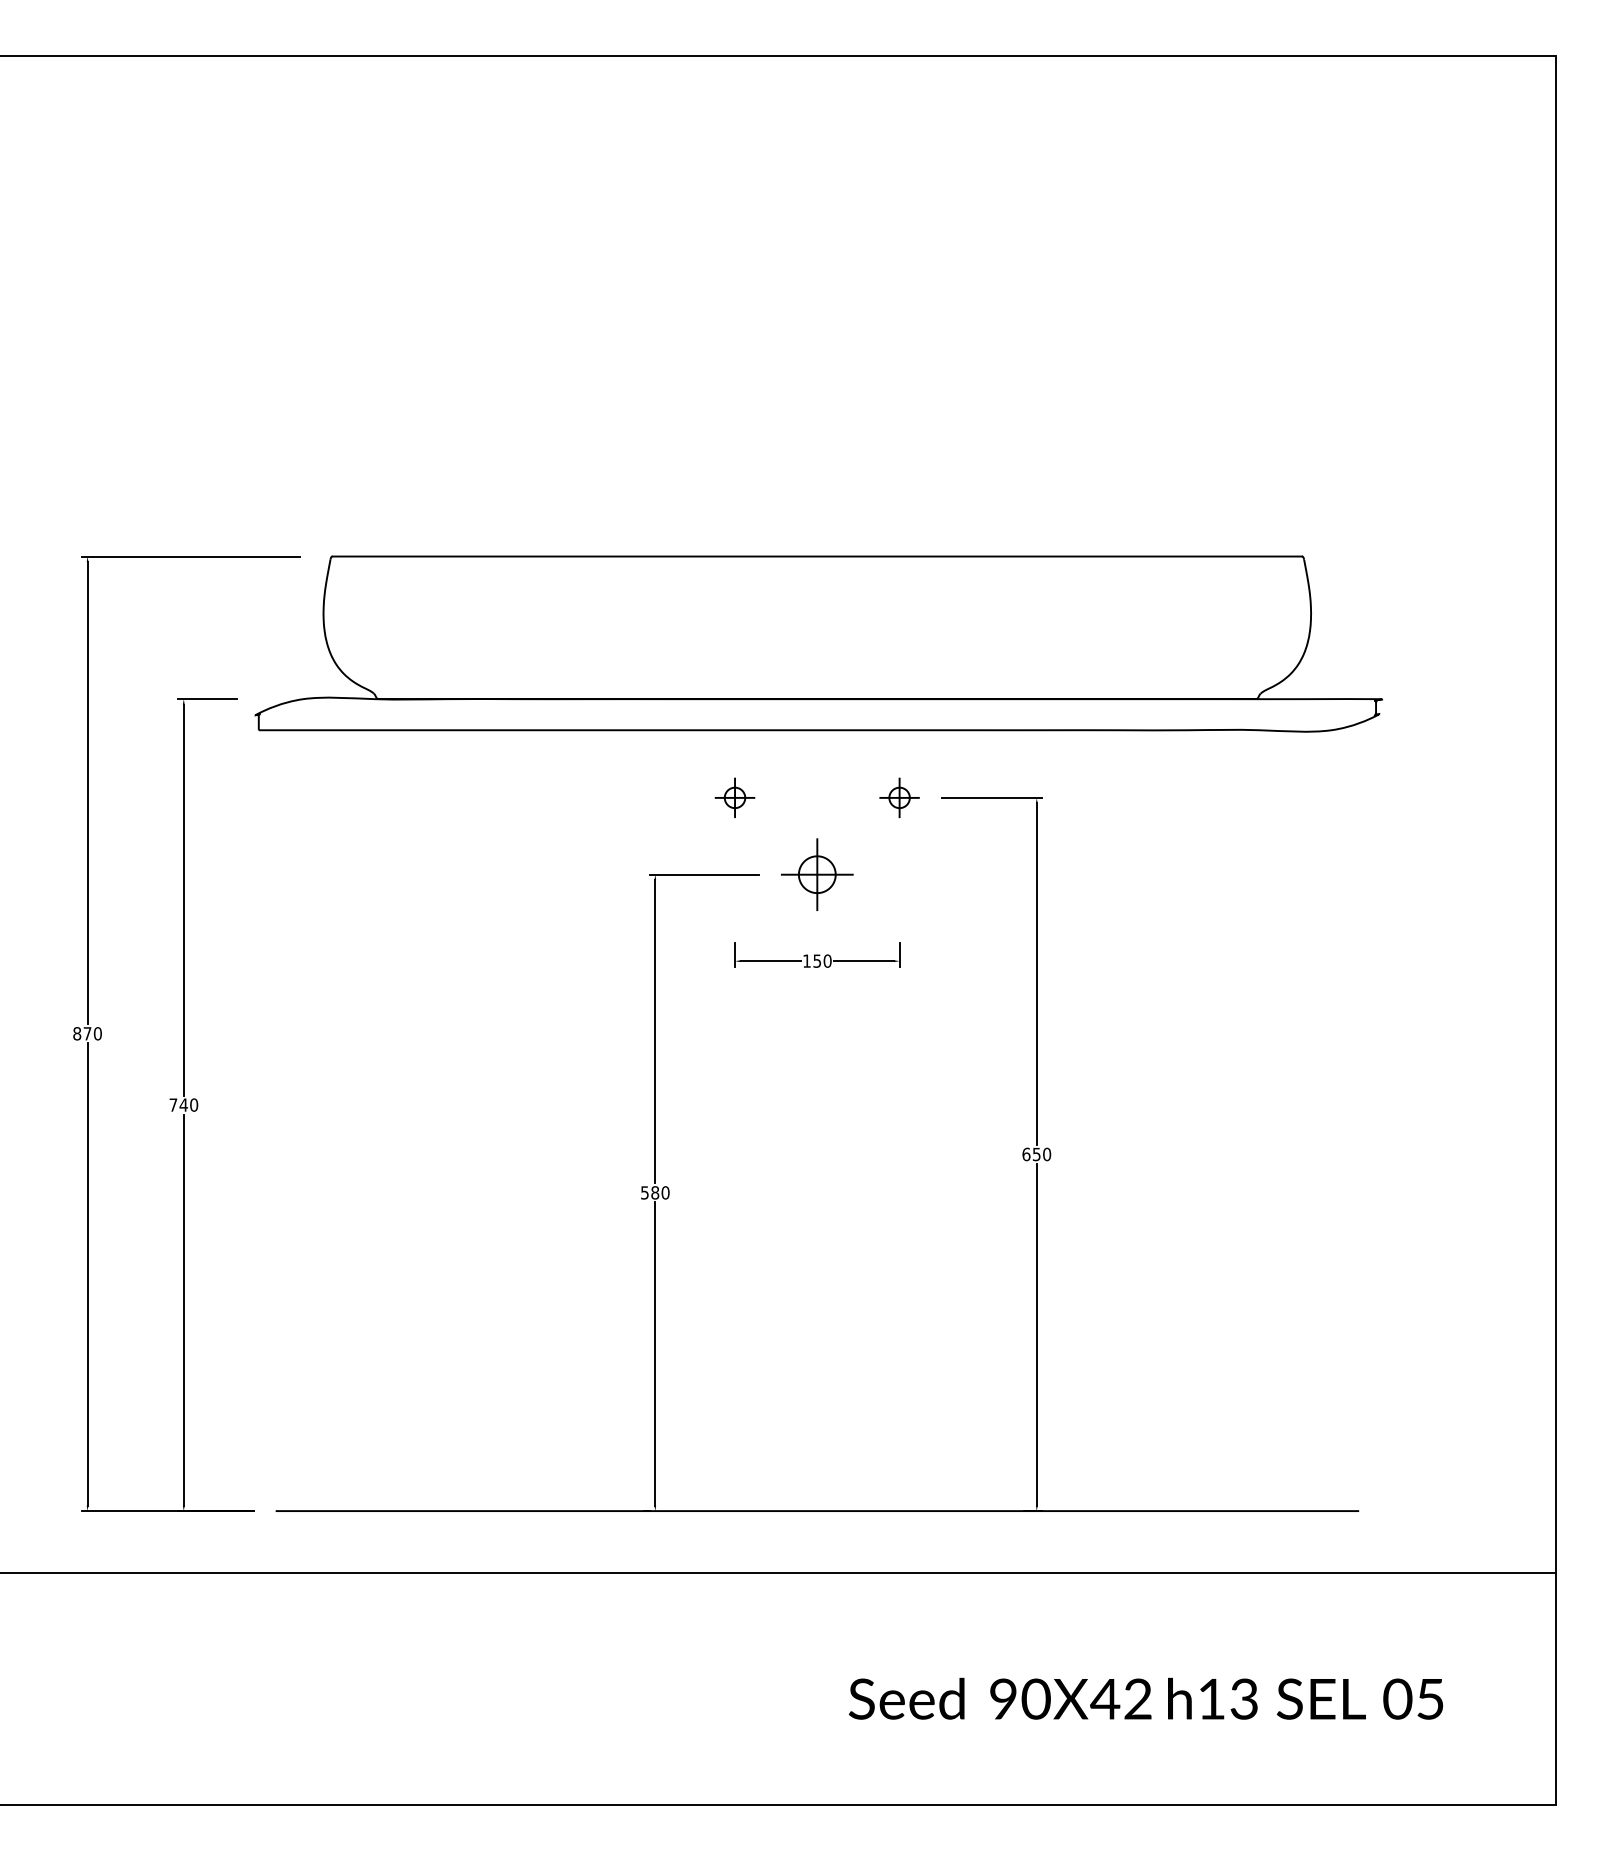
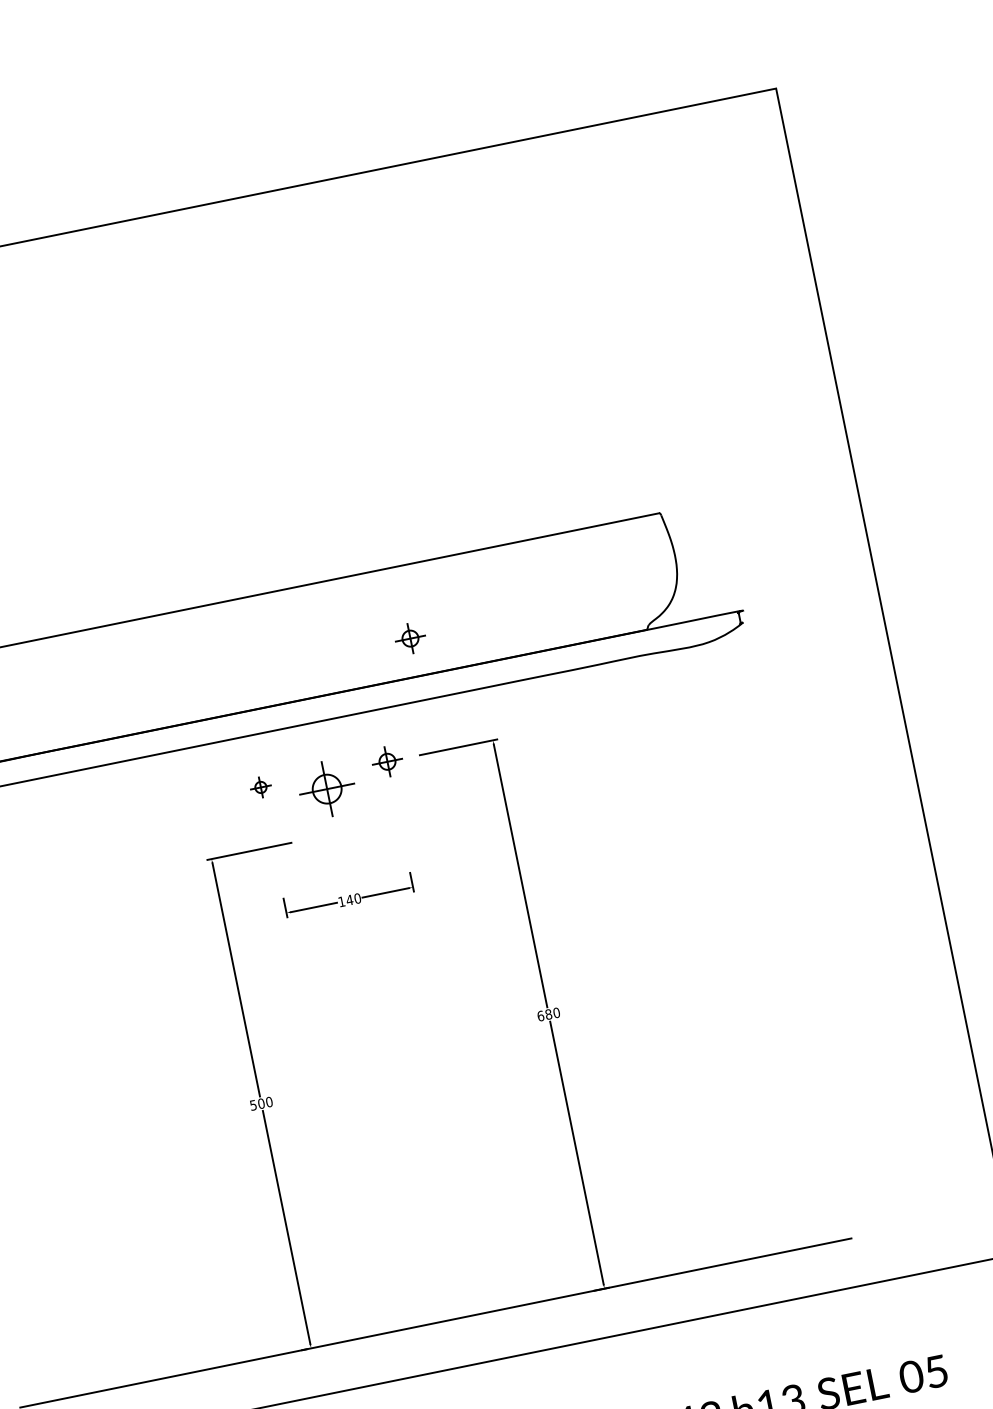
part: (959, 649) -> (410, 638), added
part: (734, 797) -> (260, 787), size x0.7
part: (817, 874) -> (327, 788), moved
text: (817, 960) -> (349, 899), 150 -> 140
text: (1036, 1154) -> (548, 1014), 650 -> 680
text: (655, 1192) -> (261, 1103), 580 -> 500

